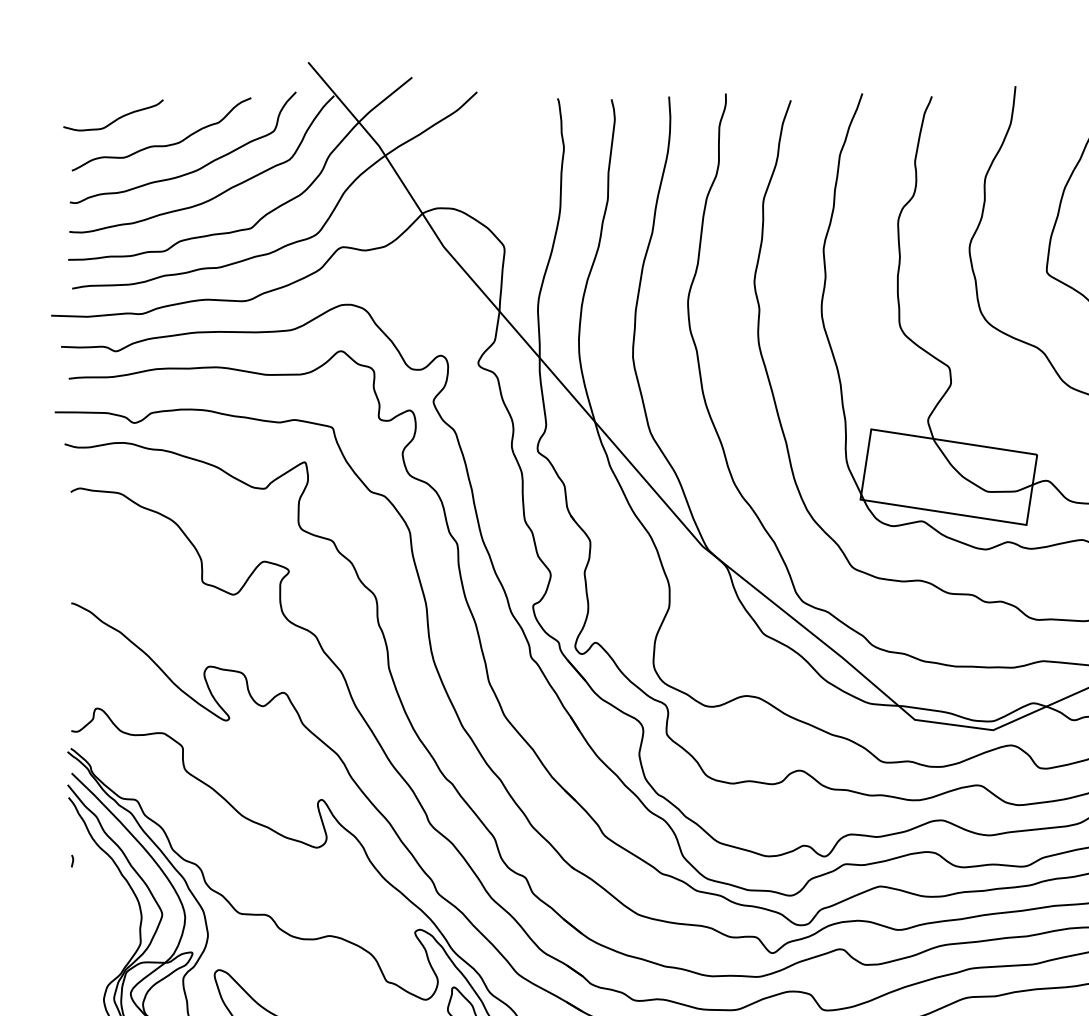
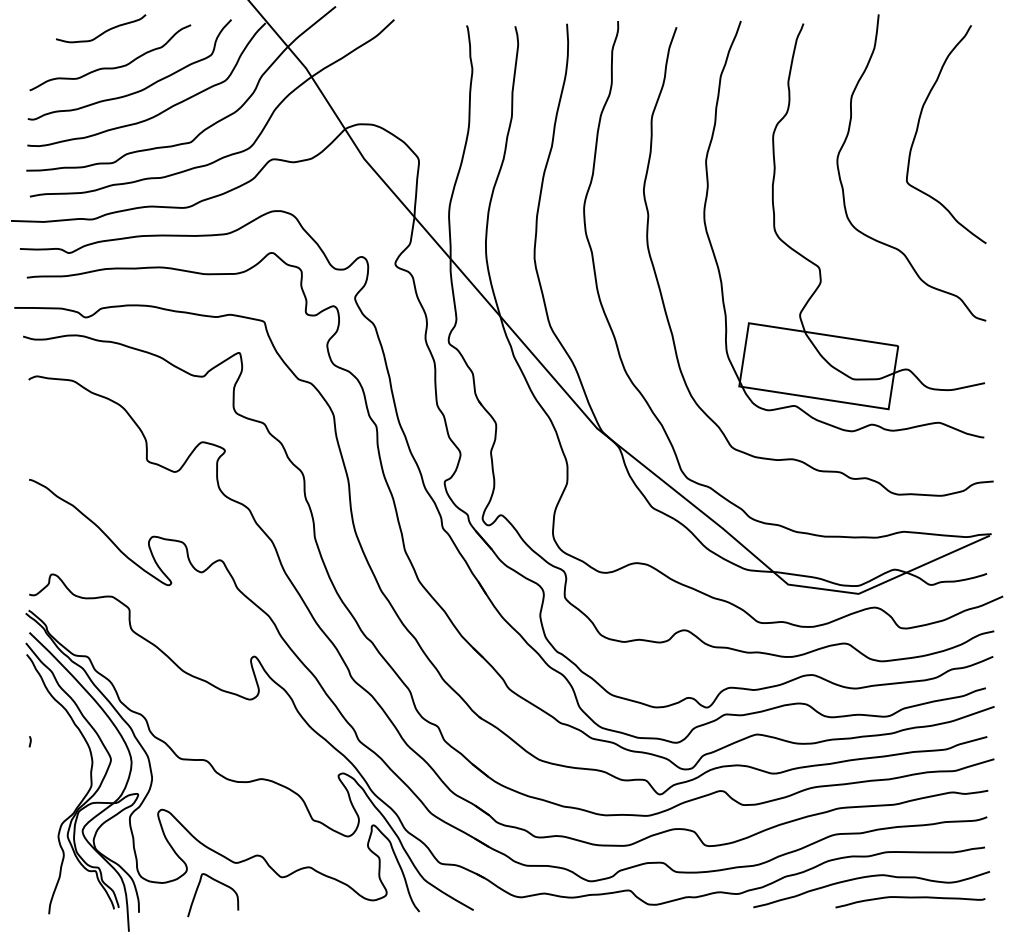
curve: (116, 118) -> (103, 31), moved
line: (71, 860) -> (29, 741), moved

